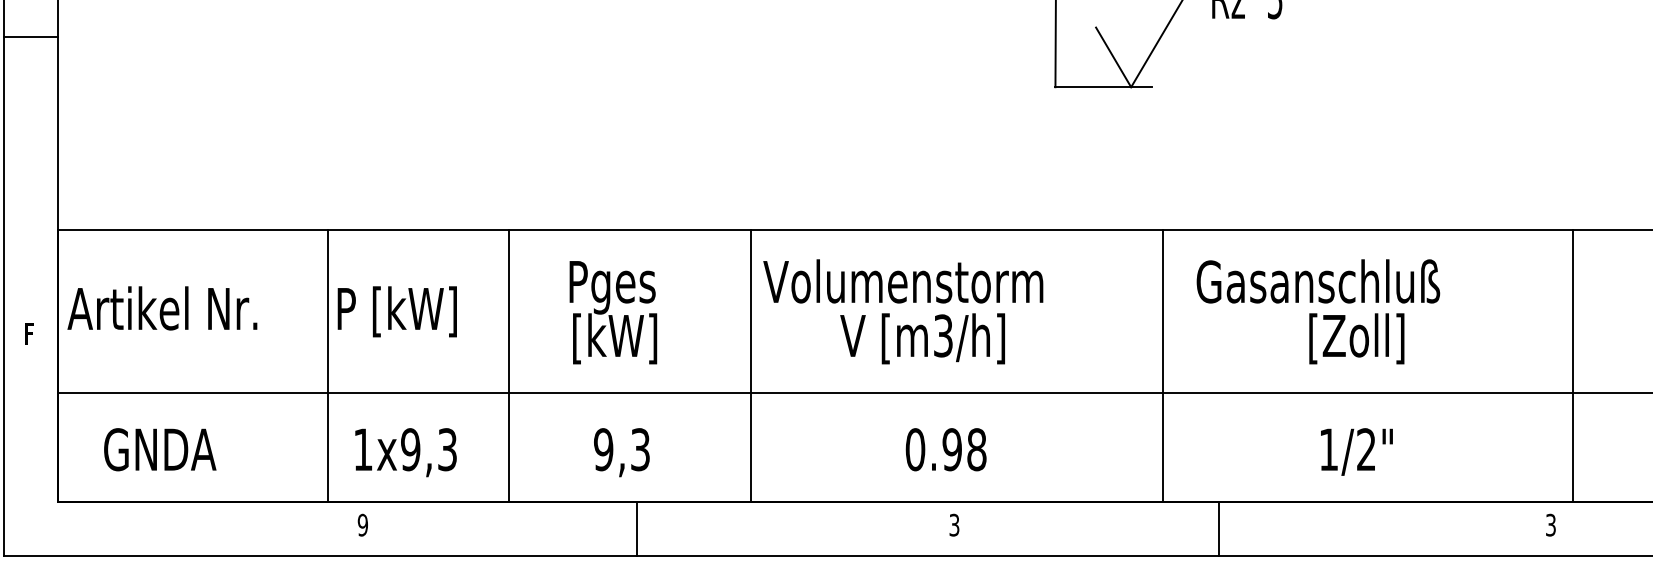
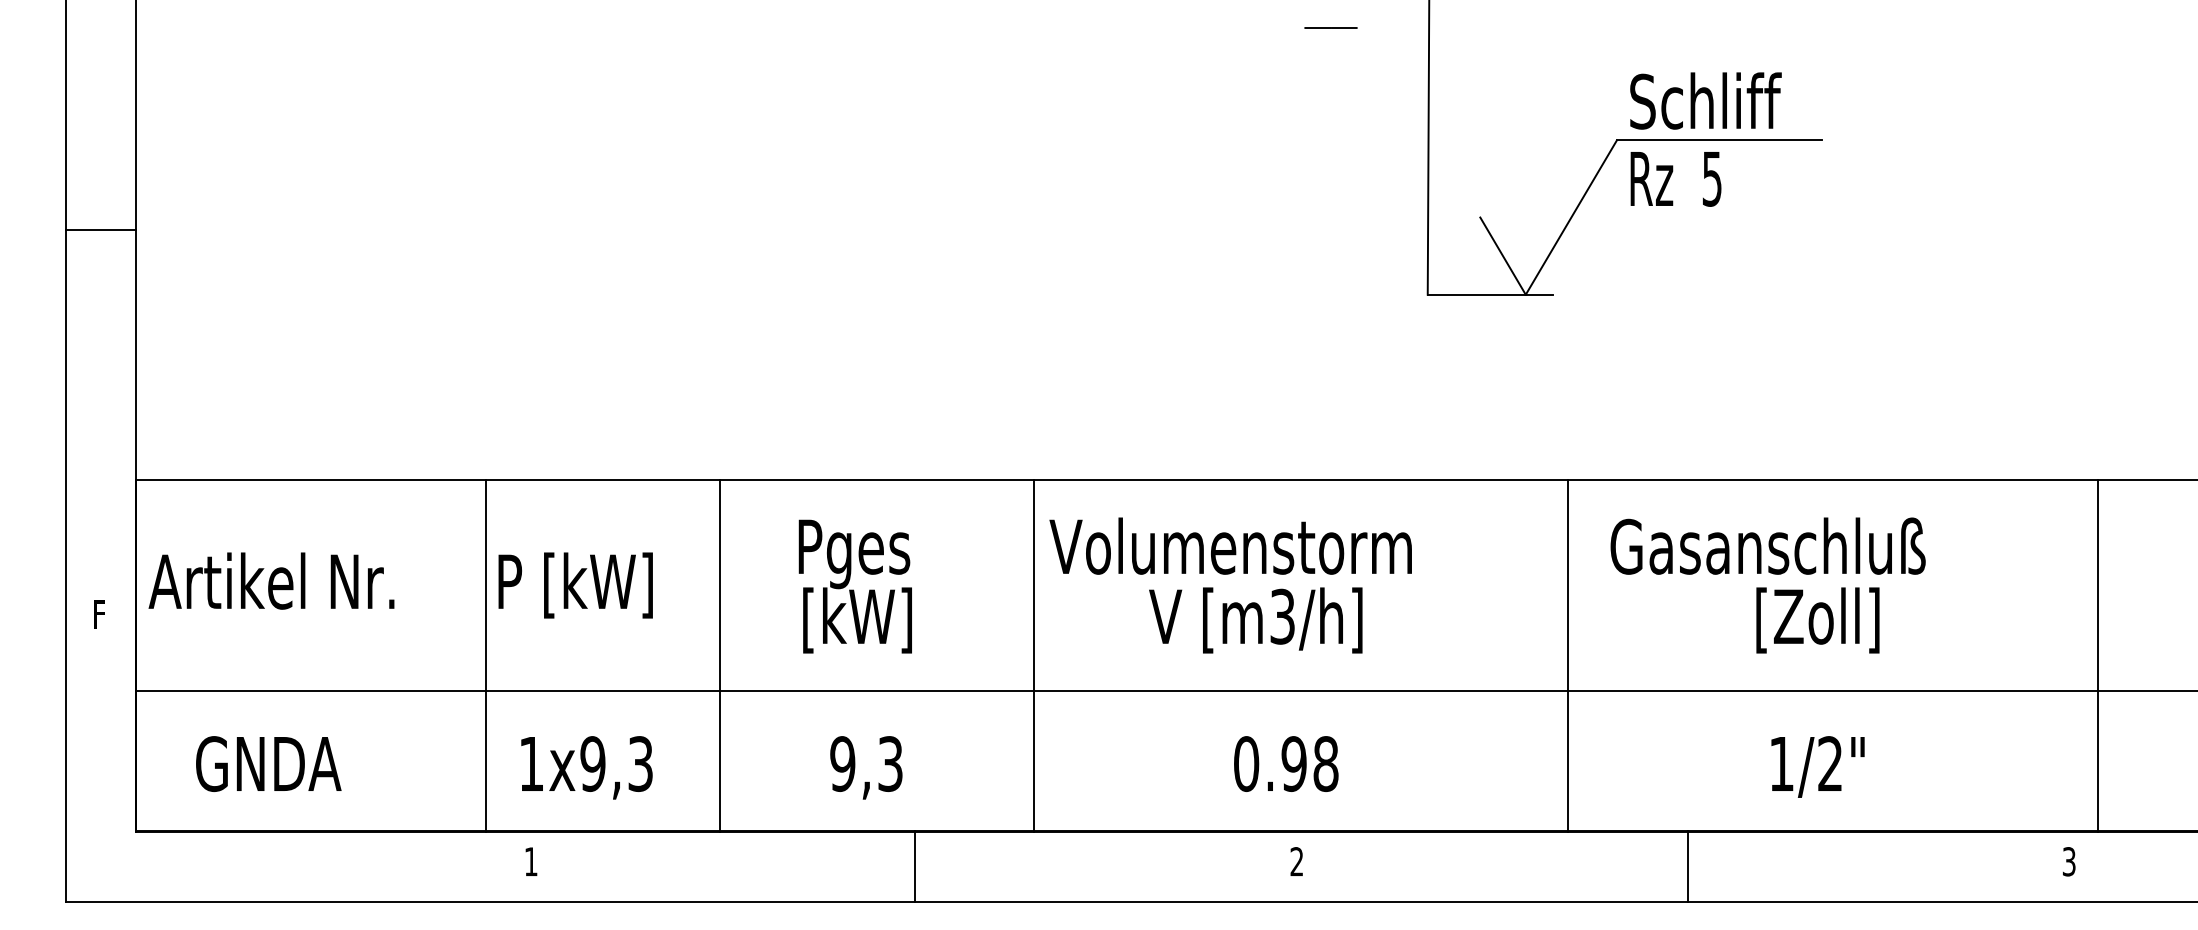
text: (362, 524) -> (530, 861), 9 -> 1
text: (954, 524) -> (1296, 861), 3 -> 2
line: (636, 528) -> (915, 866), moved
line: (1219, 528) -> (1687, 866), moved

